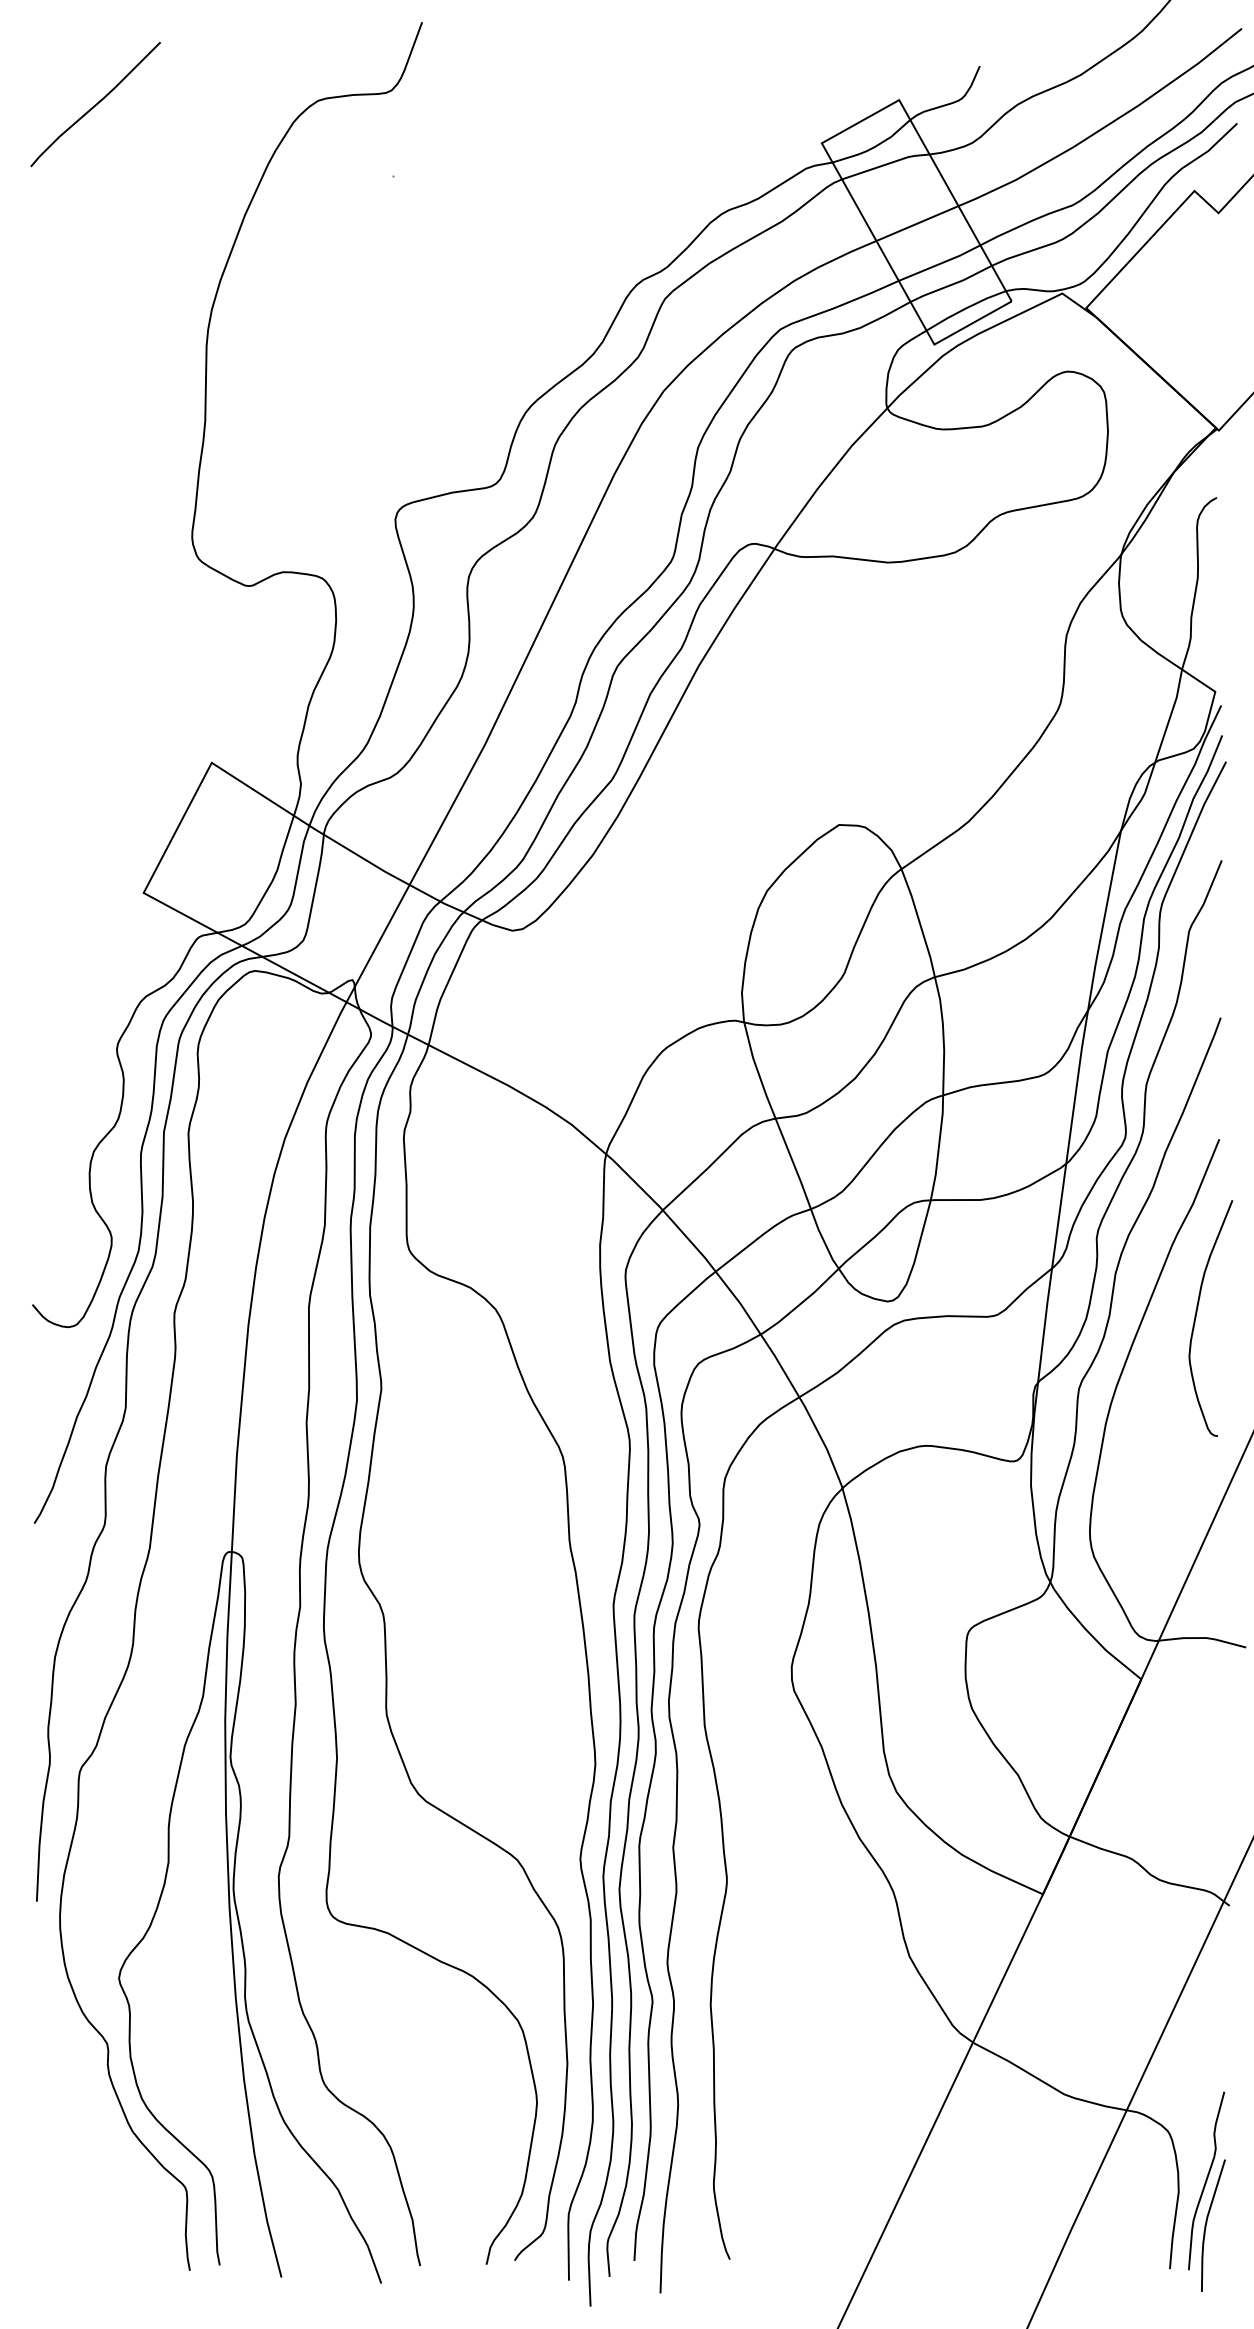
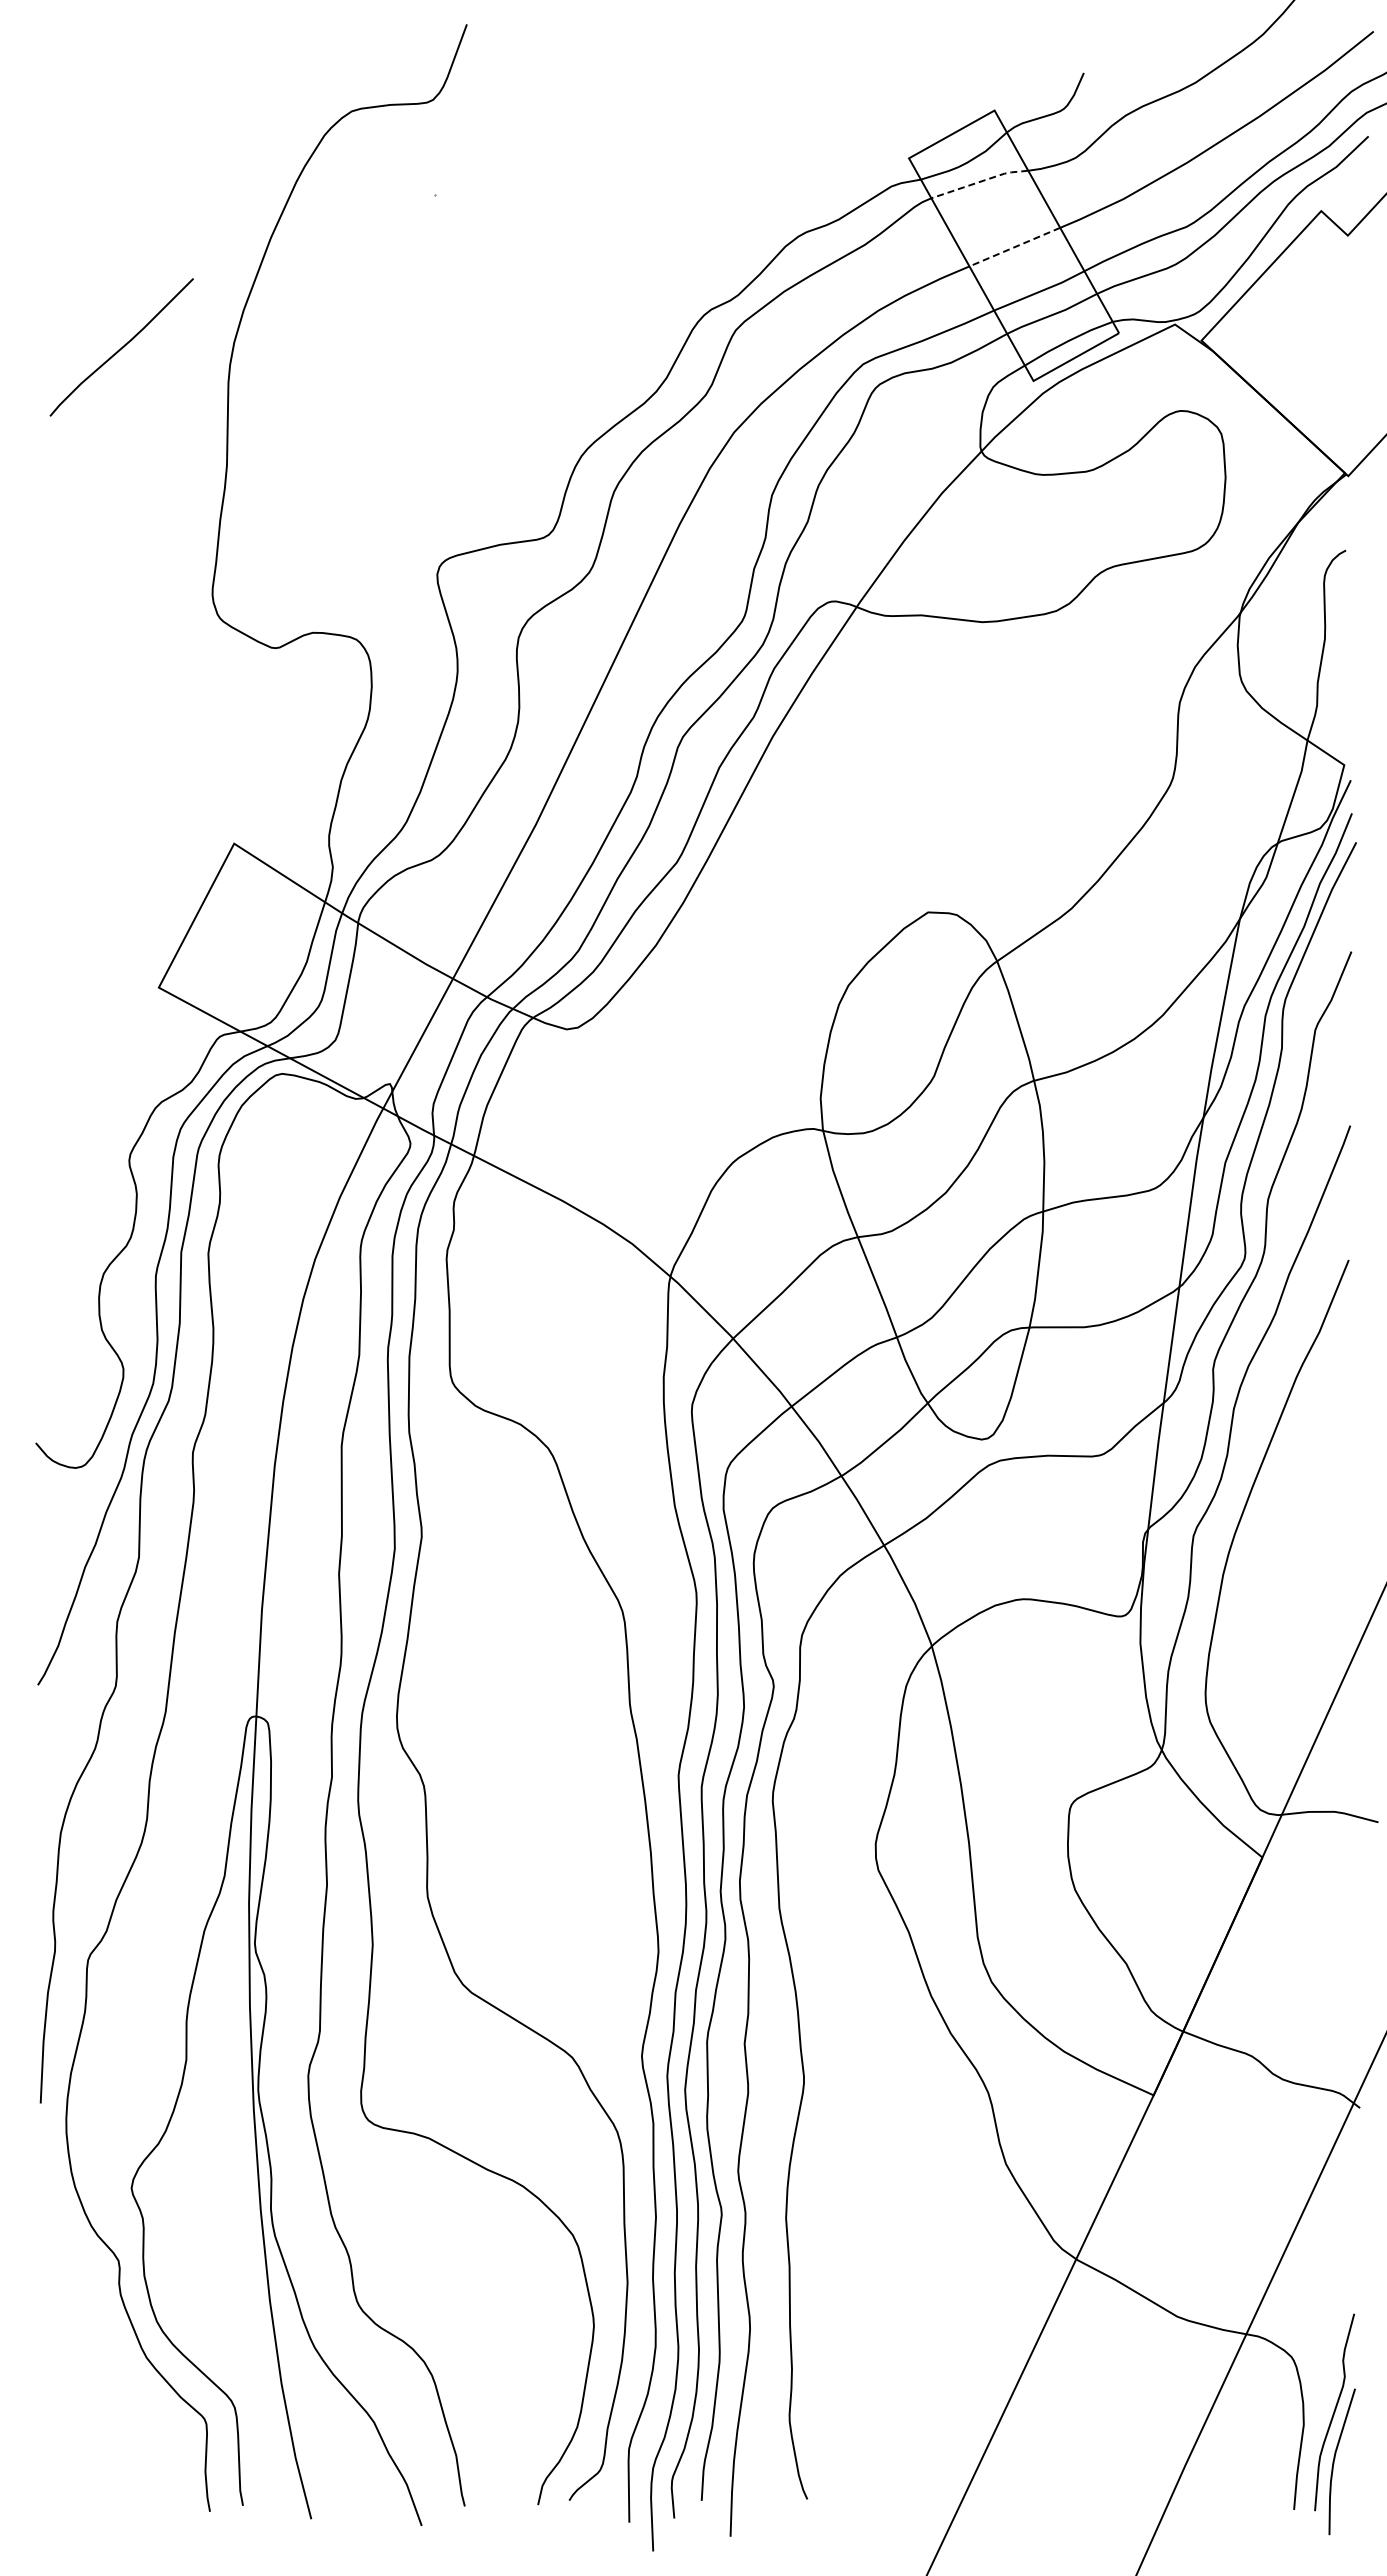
curve: (95, 104) -> (121, 347), moved
line: (886, 164) -> (980, 181), solid -> dashed
line: (917, 223) -> (1014, 247), solid -> dashed
curve: (1196, 1317) -> (1323, 1457), removed

